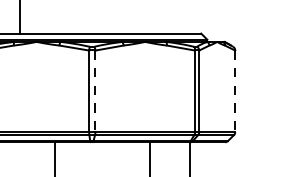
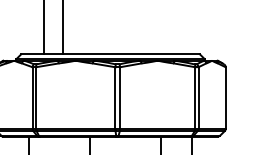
line: (95, 91) -> (120, 98), dashed -> solid
line: (234, 91) -> (225, 98), dashed -> solid

